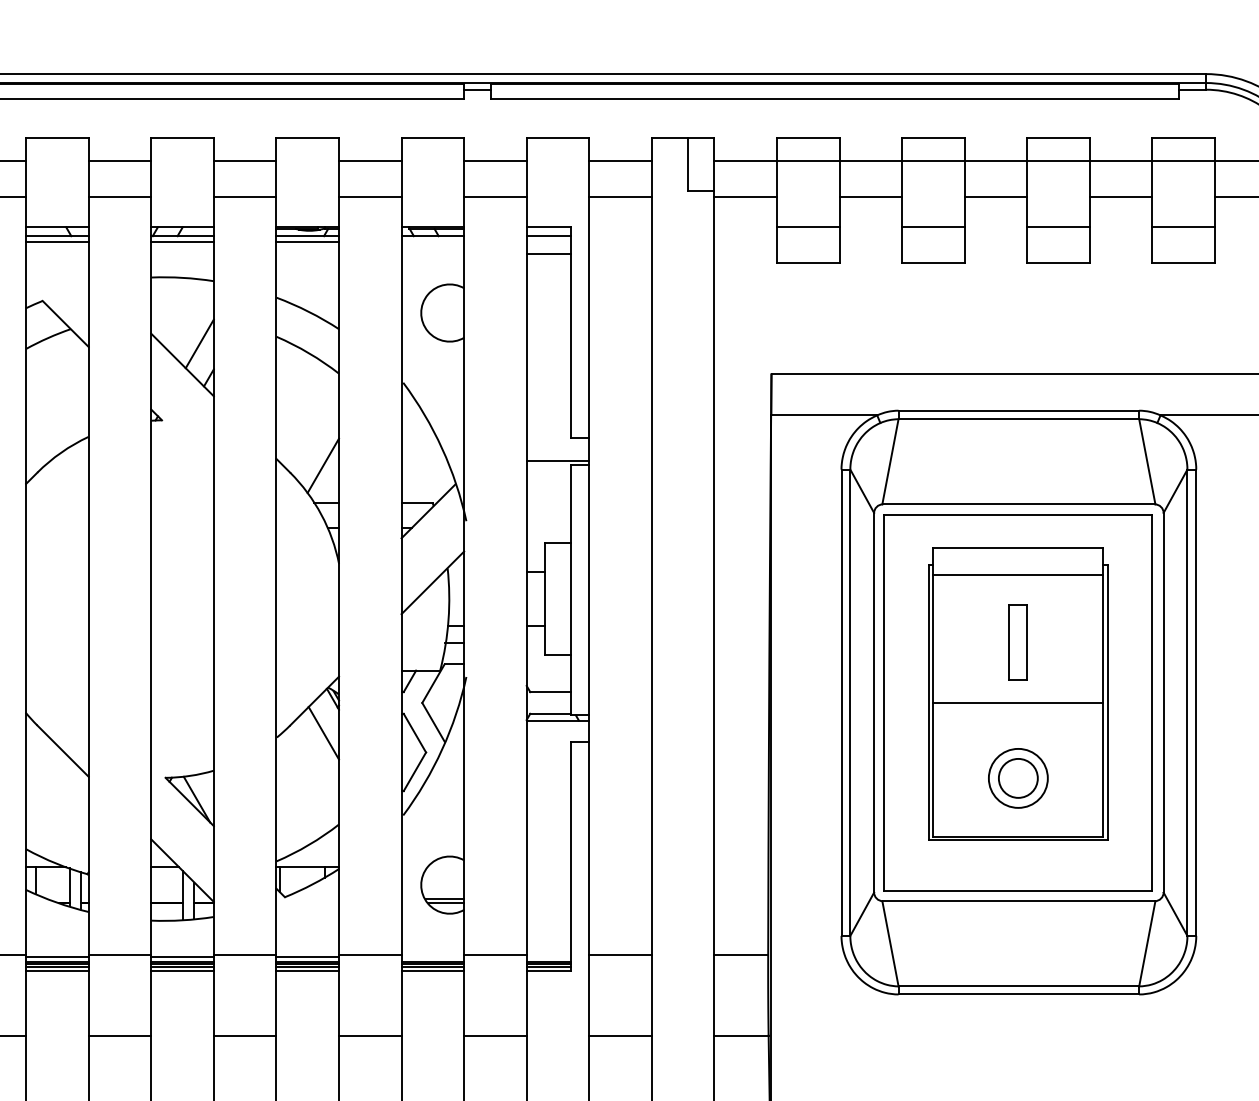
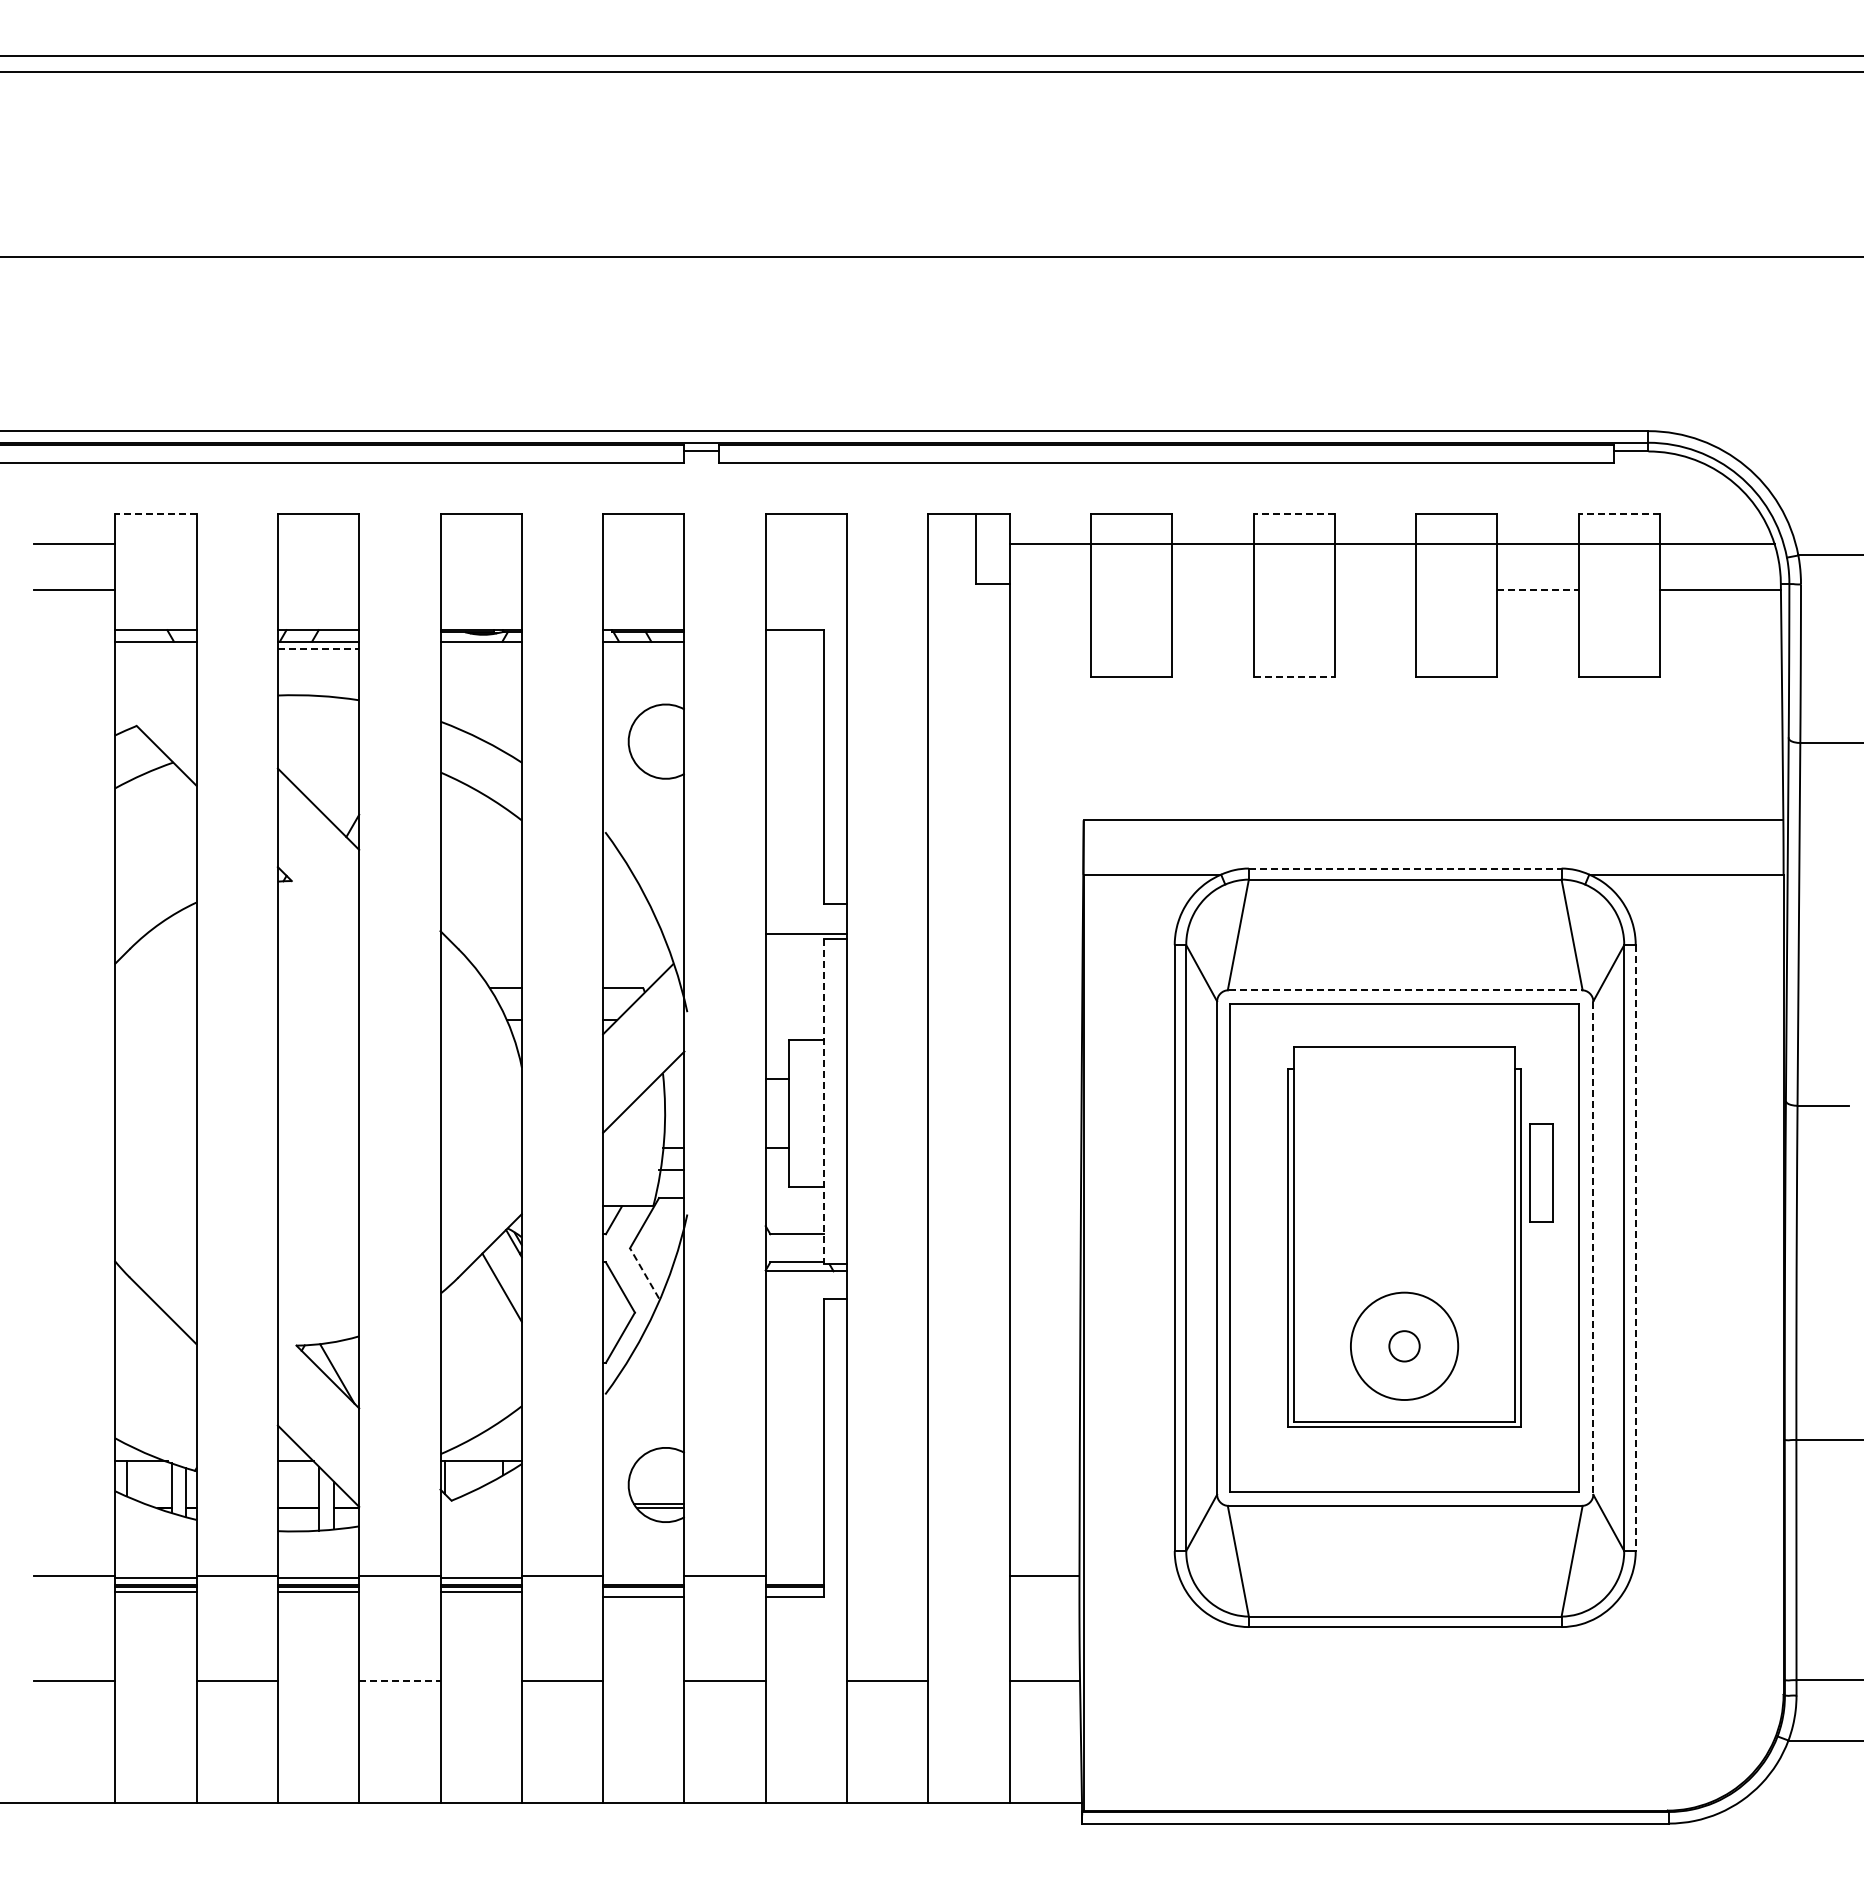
line: (57, 138) -> (155, 514), solid -> dashed
line: (933, 138) -> (1294, 514), solid -> dashed
line: (1183, 138) -> (1619, 514), solid -> dashed
line: (119, 161) -> (236, 544), removed
line: (244, 161) -> (399, 544), removed
line: (370, 161) -> (562, 544), removed
line: (494, 161) -> (724, 544), removed
line: (620, 161) -> (887, 544), removed
line: (119, 196) -> (236, 590), removed
line: (244, 196) -> (399, 590), removed
line: (370, 196) -> (562, 590), removed
line: (494, 196) -> (724, 590), removed
line: (620, 196) -> (887, 590), removed
line: (745, 196) -> (1049, 590), removed
line: (870, 196) -> (1212, 590), removed
line: (996, 196) -> (1375, 590), removed
line: (1121, 196) -> (1538, 590), solid -> dashed
line: (808, 226) -> (1131, 629), removed
line: (932, 226) -> (1293, 629), removed
line: (1058, 226) -> (1456, 629), removed
line: (1183, 226) -> (1619, 629), removed
line: (548, 235) -> (794, 641), removed
line: (57, 241) -> (155, 648), removed
line: (182, 241) -> (318, 648), solid -> dashed
line: (307, 241) -> (480, 648), removed
line: (548, 254) -> (794, 665), removed
line: (933, 262) -> (1294, 676), solid -> dashed
line: (199, 343) -> (340, 781), removed
line: (1019, 410) -> (1405, 868), solid -> dashed
line: (323, 465) -> (501, 939), removed
line: (1019, 504) -> (1405, 990), solid -> dashed
line: (1018, 574) -> (1404, 1081), removed
line: (571, 589) -> (823, 1101), solid -> dashed
part: (1018, 641) -> (1541, 1172), moved
line: (1018, 703) -> (1404, 1248), removed
line: (1163, 703) -> (1593, 1248), solid -> dashed
line: (1196, 703) -> (1635, 1248), solid -> dashed
line: (433, 722) -> (644, 1273), solid -> dashed
circle: (1018, 778) -> (1404, 1346), size x0.6
circle: (1018, 778) -> (1404, 1346), size x1.4
line: (620, 954) -> (887, 1575), removed
line: (432, 967) -> (643, 1591), removed
line: (548, 967) -> (794, 1591), removed
line: (57, 970) -> (155, 1596), removed
line: (182, 970) -> (318, 1596), removed
line: (307, 970) -> (480, 1596), removed
line: (244, 1035) -> (399, 1680), solid -> dashed

